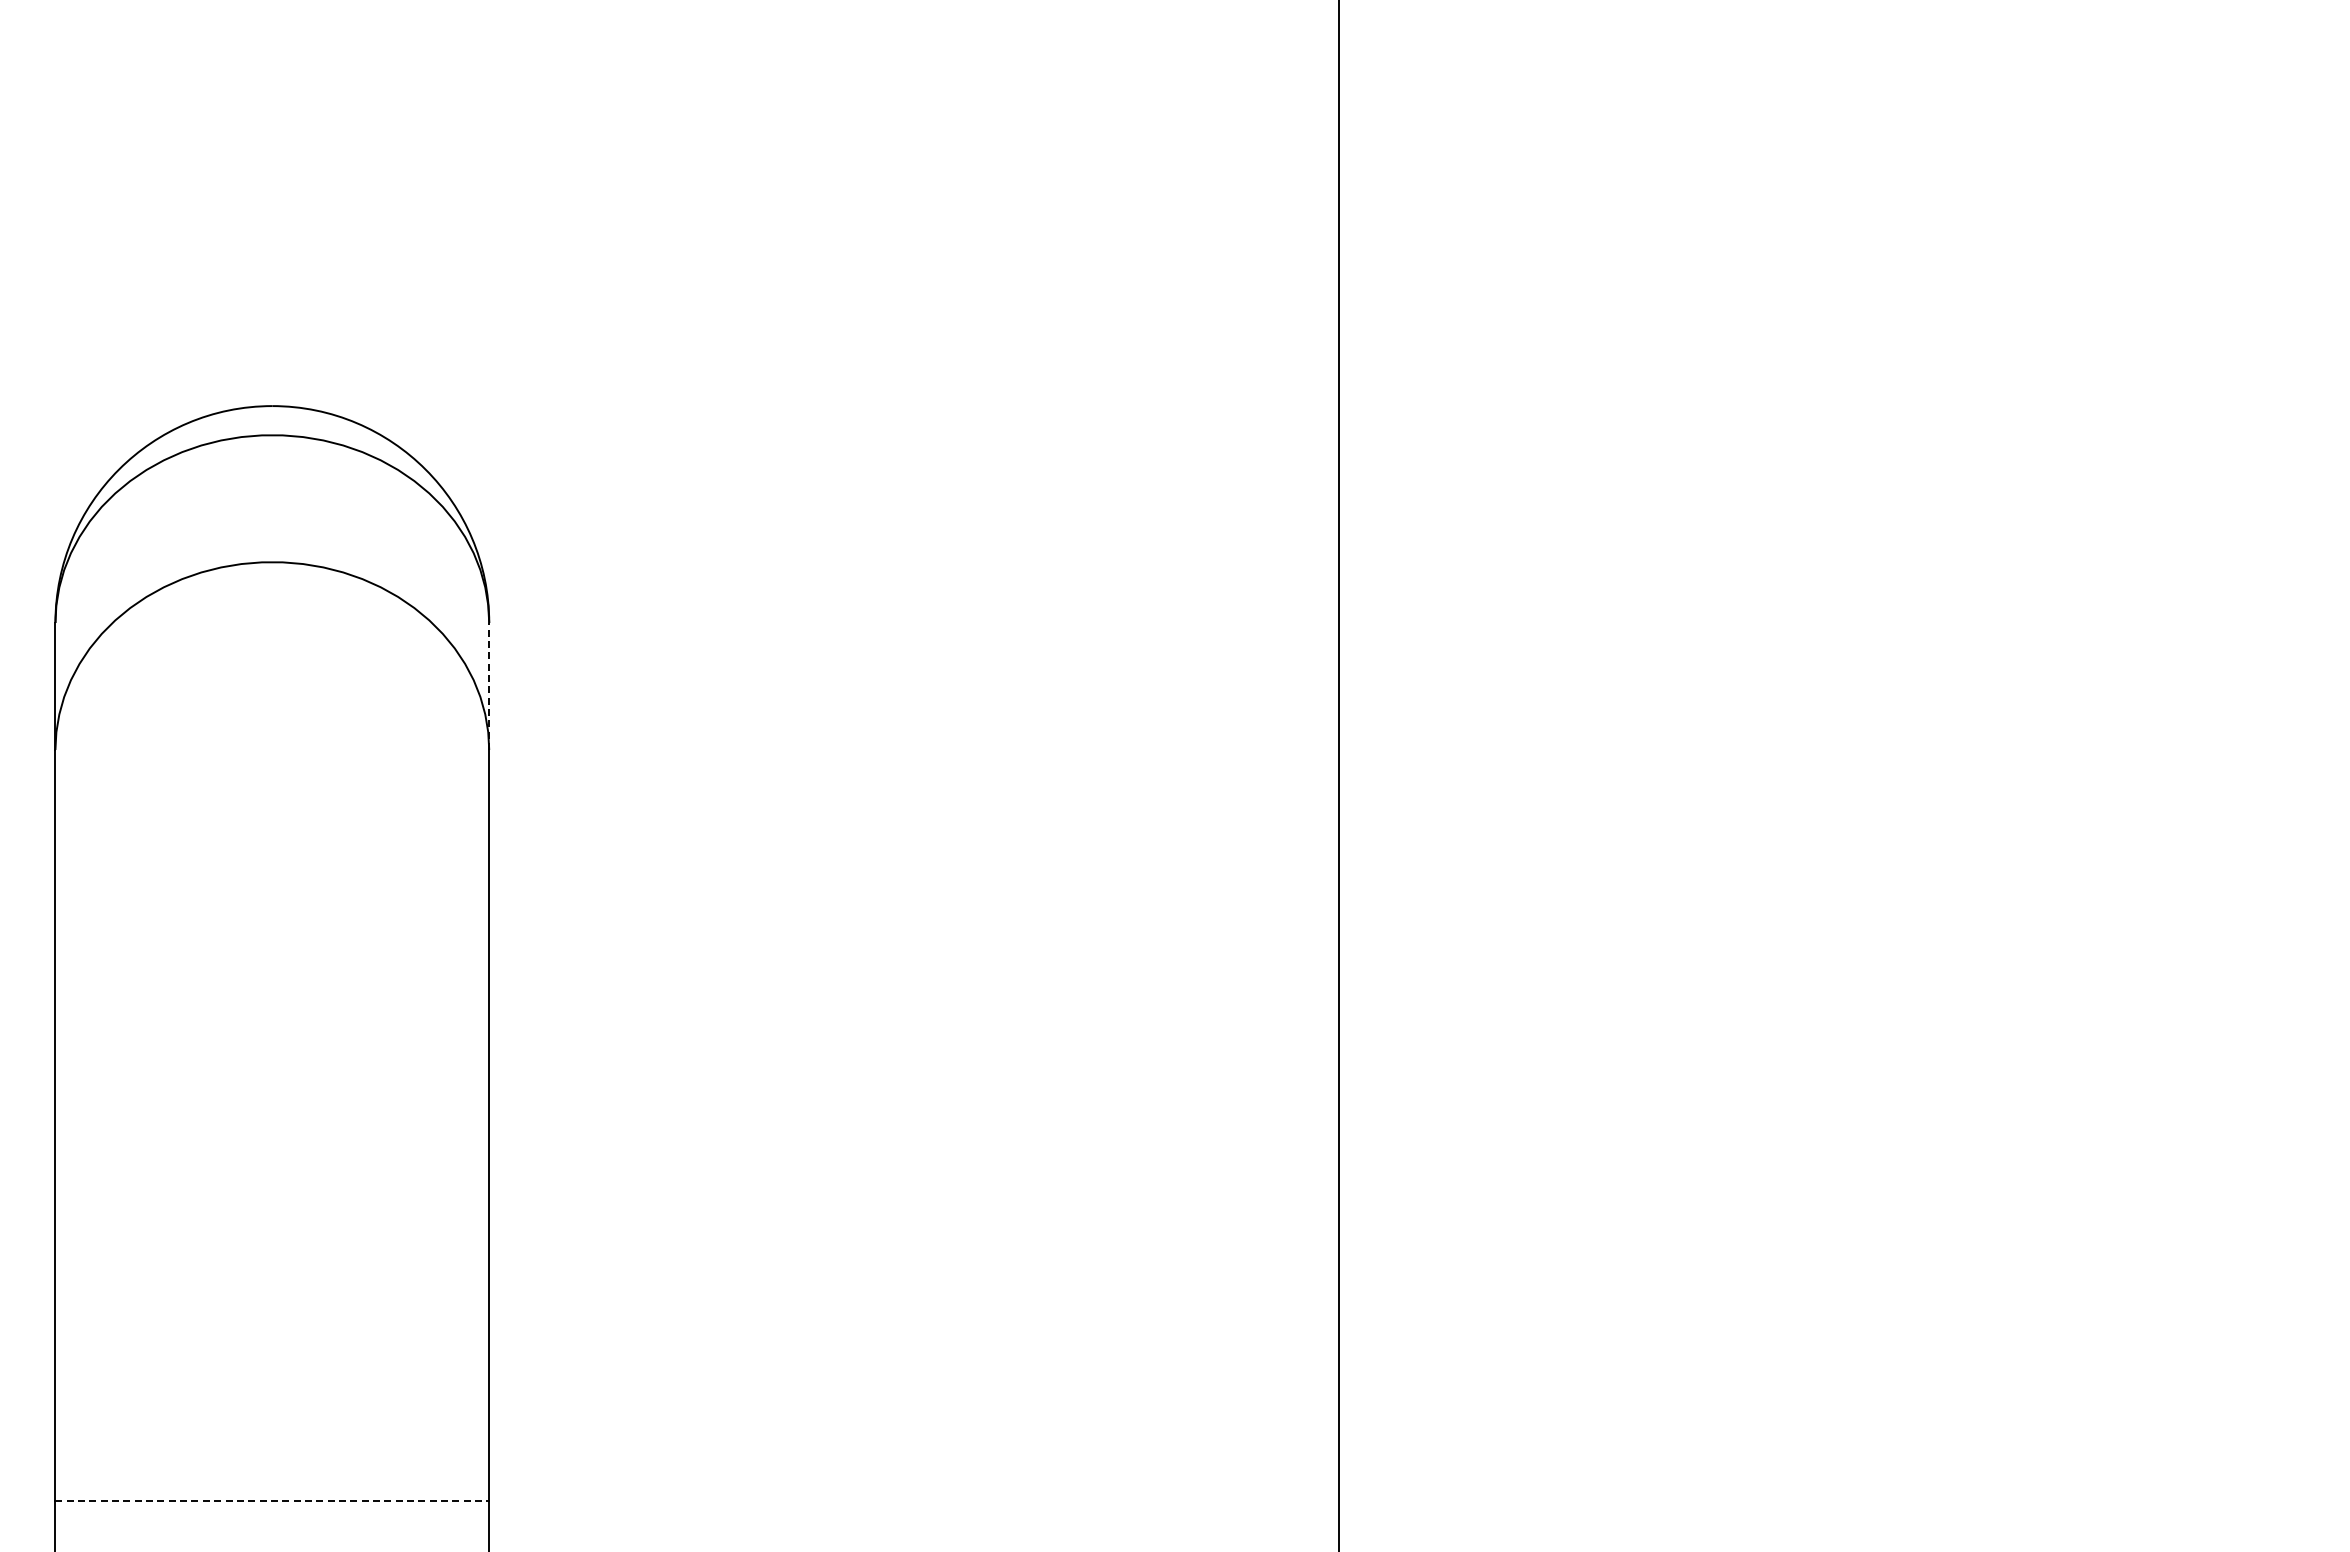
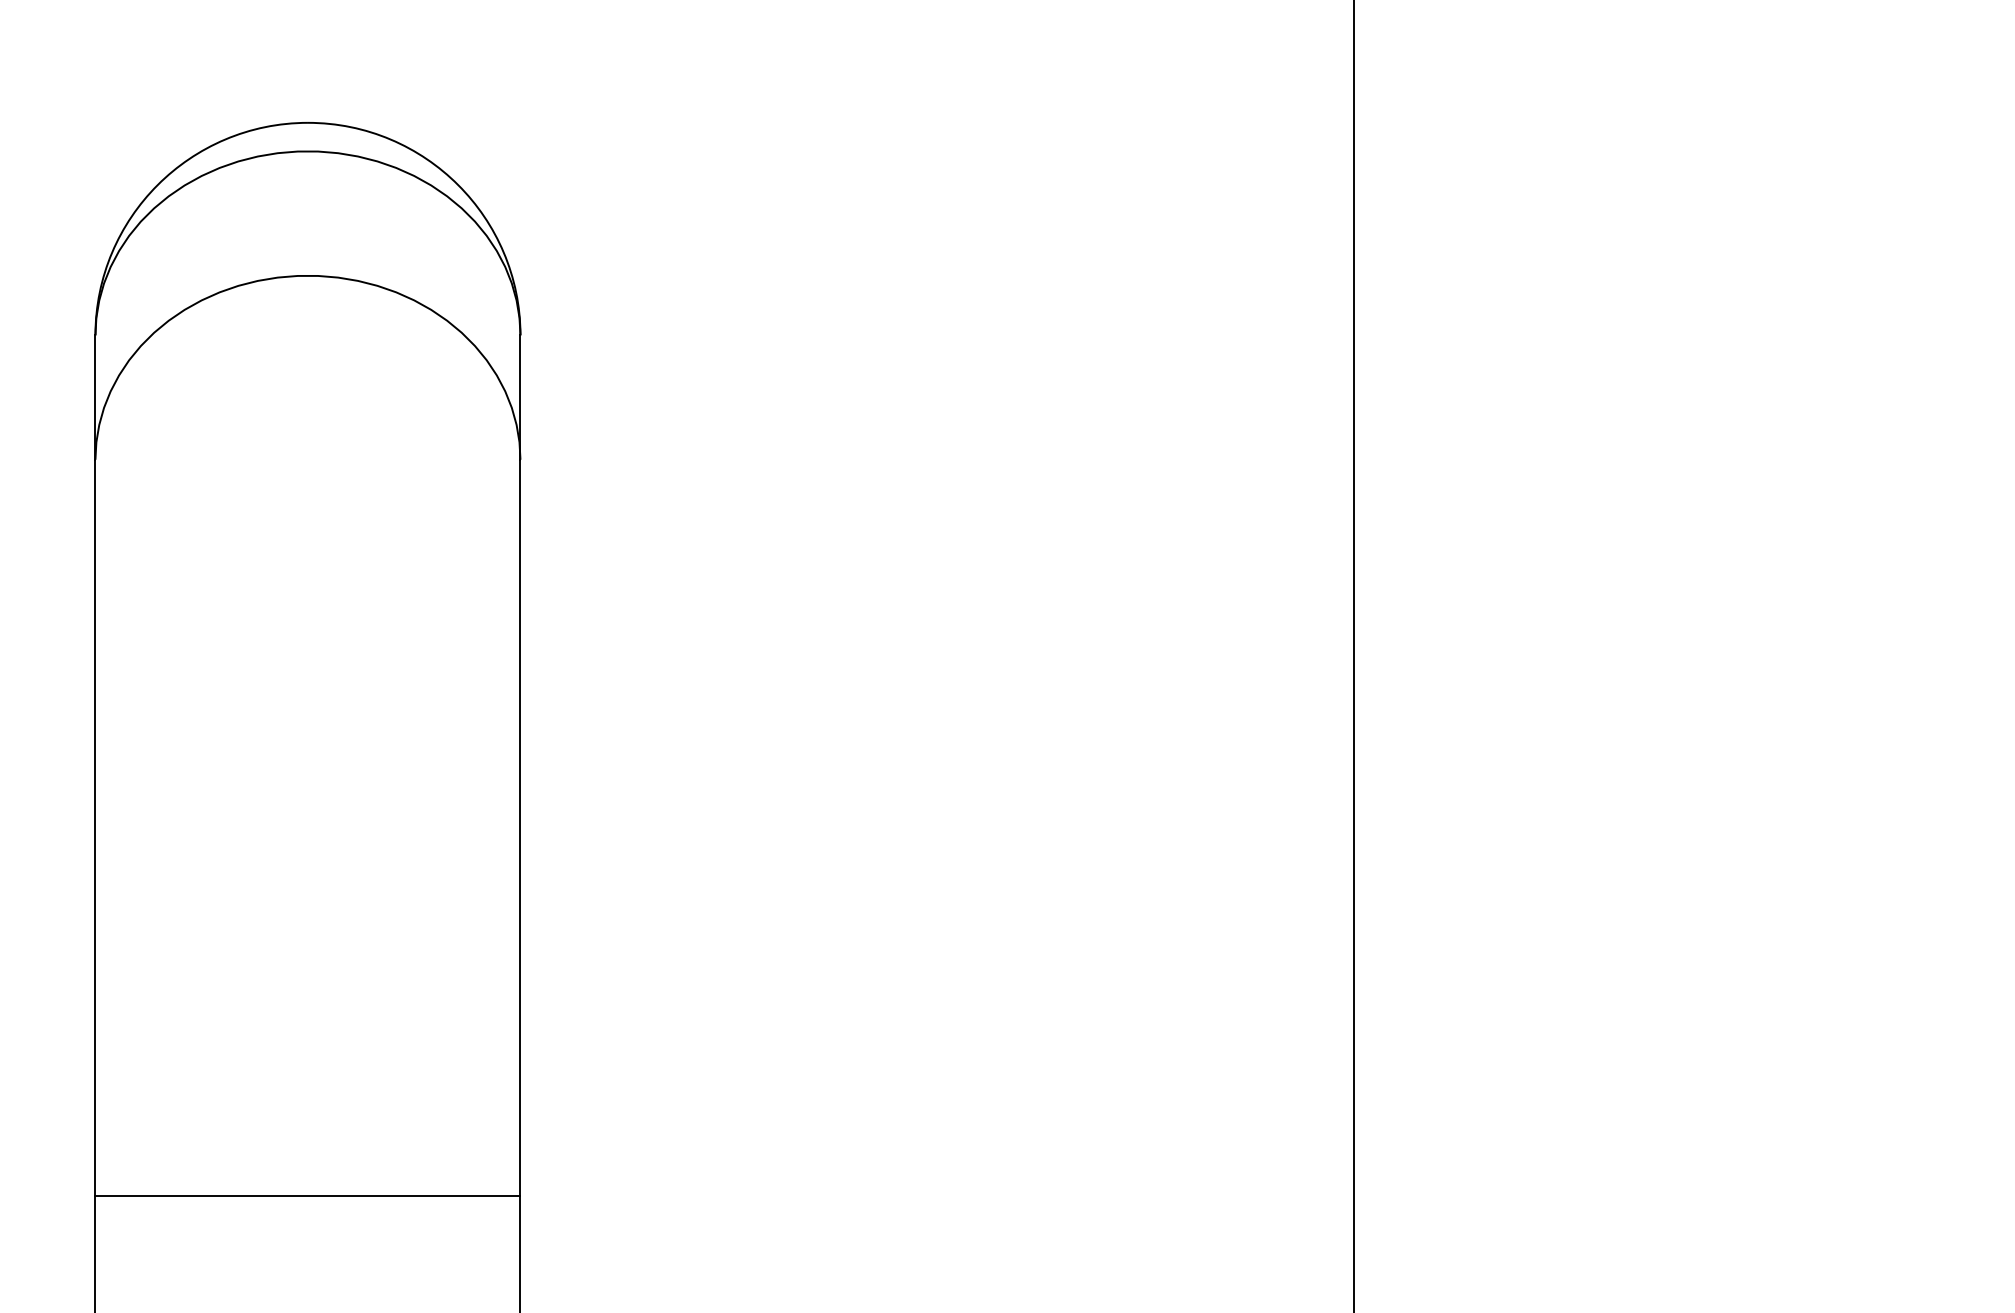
line: (489, 685) -> (520, 396), dashed -> solid
line: (272, 1501) -> (308, 1196), dashed -> solid

